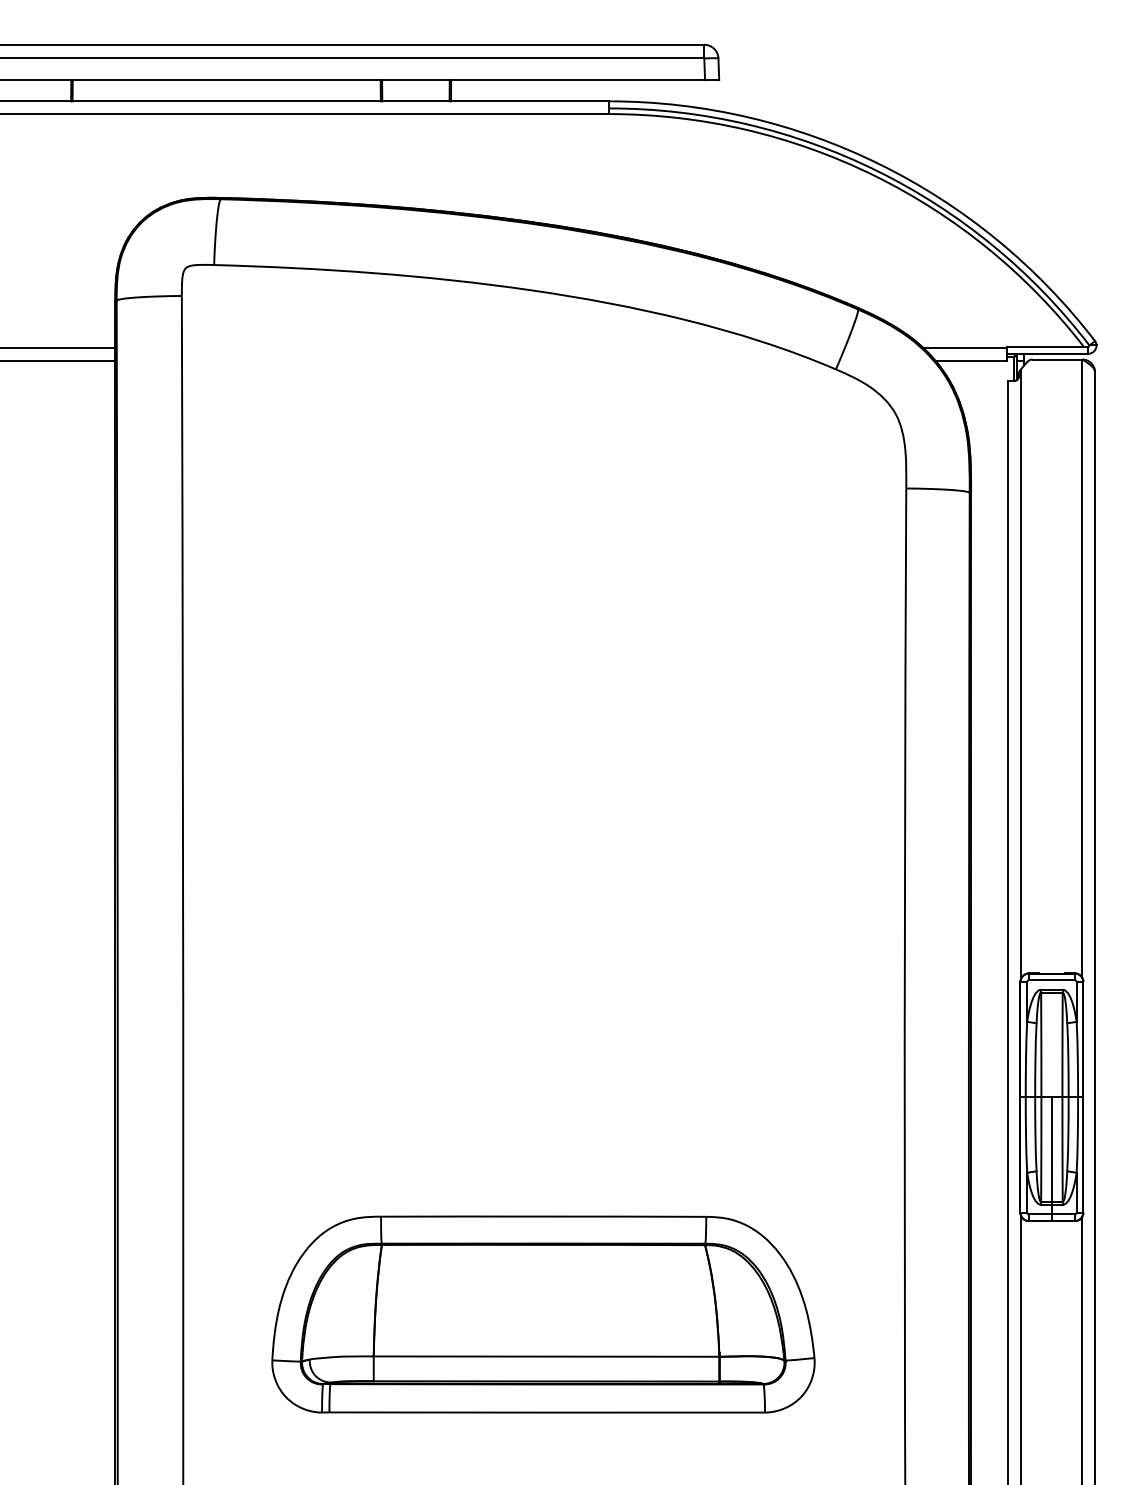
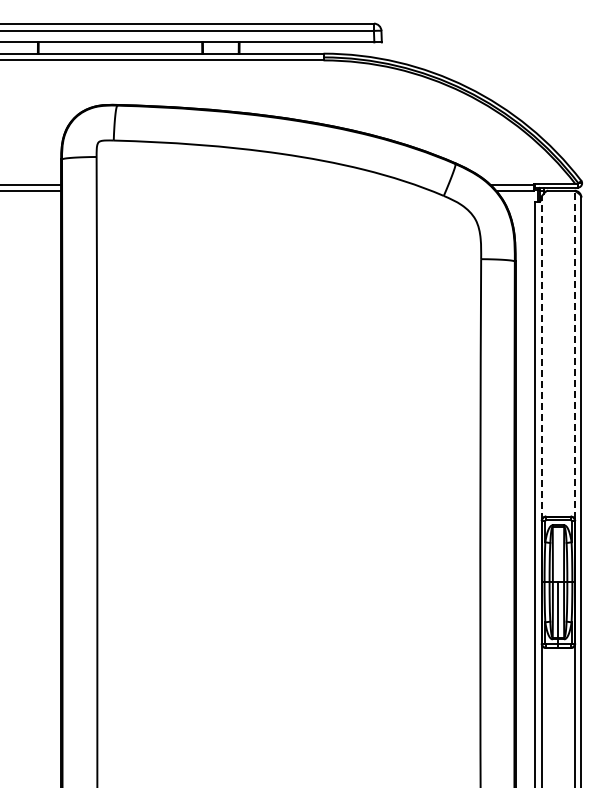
line: (1082, 668) -> (574, 354), solid -> dashed
line: (1019, 673) -> (541, 357), solid -> dashed
part: (543, 1314) -> (288, 697), removed

